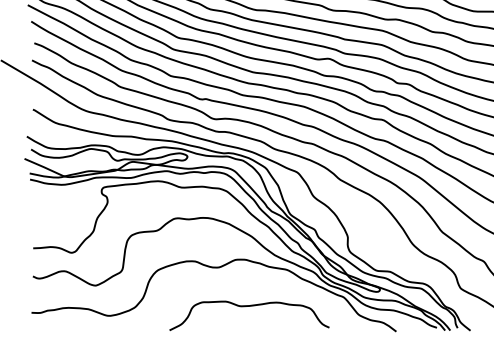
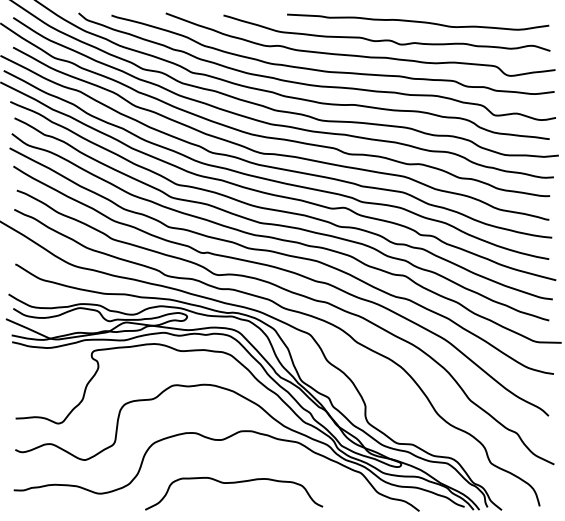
curve: (249, 306) -> (234, 483), moved

